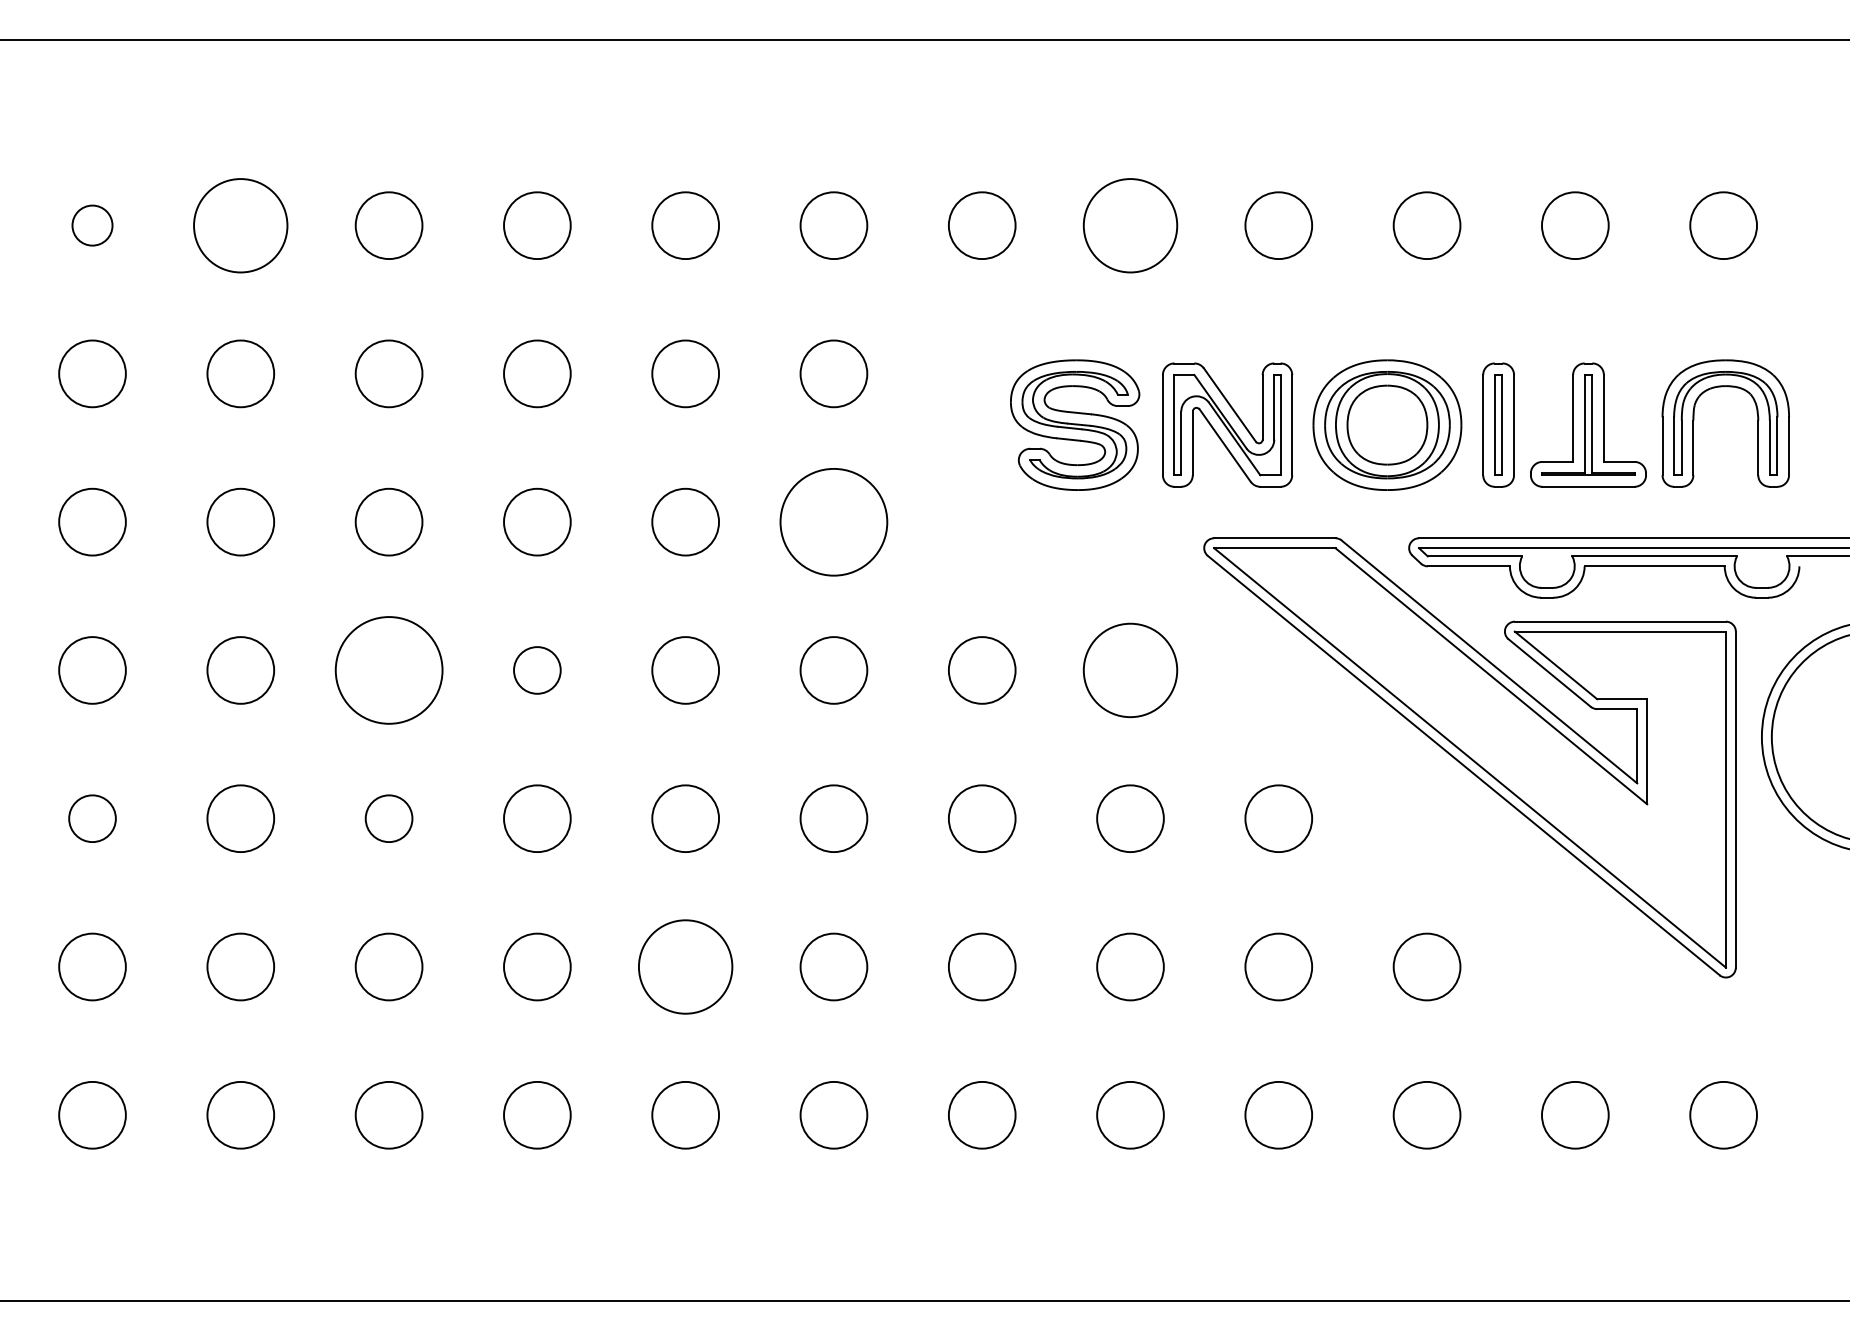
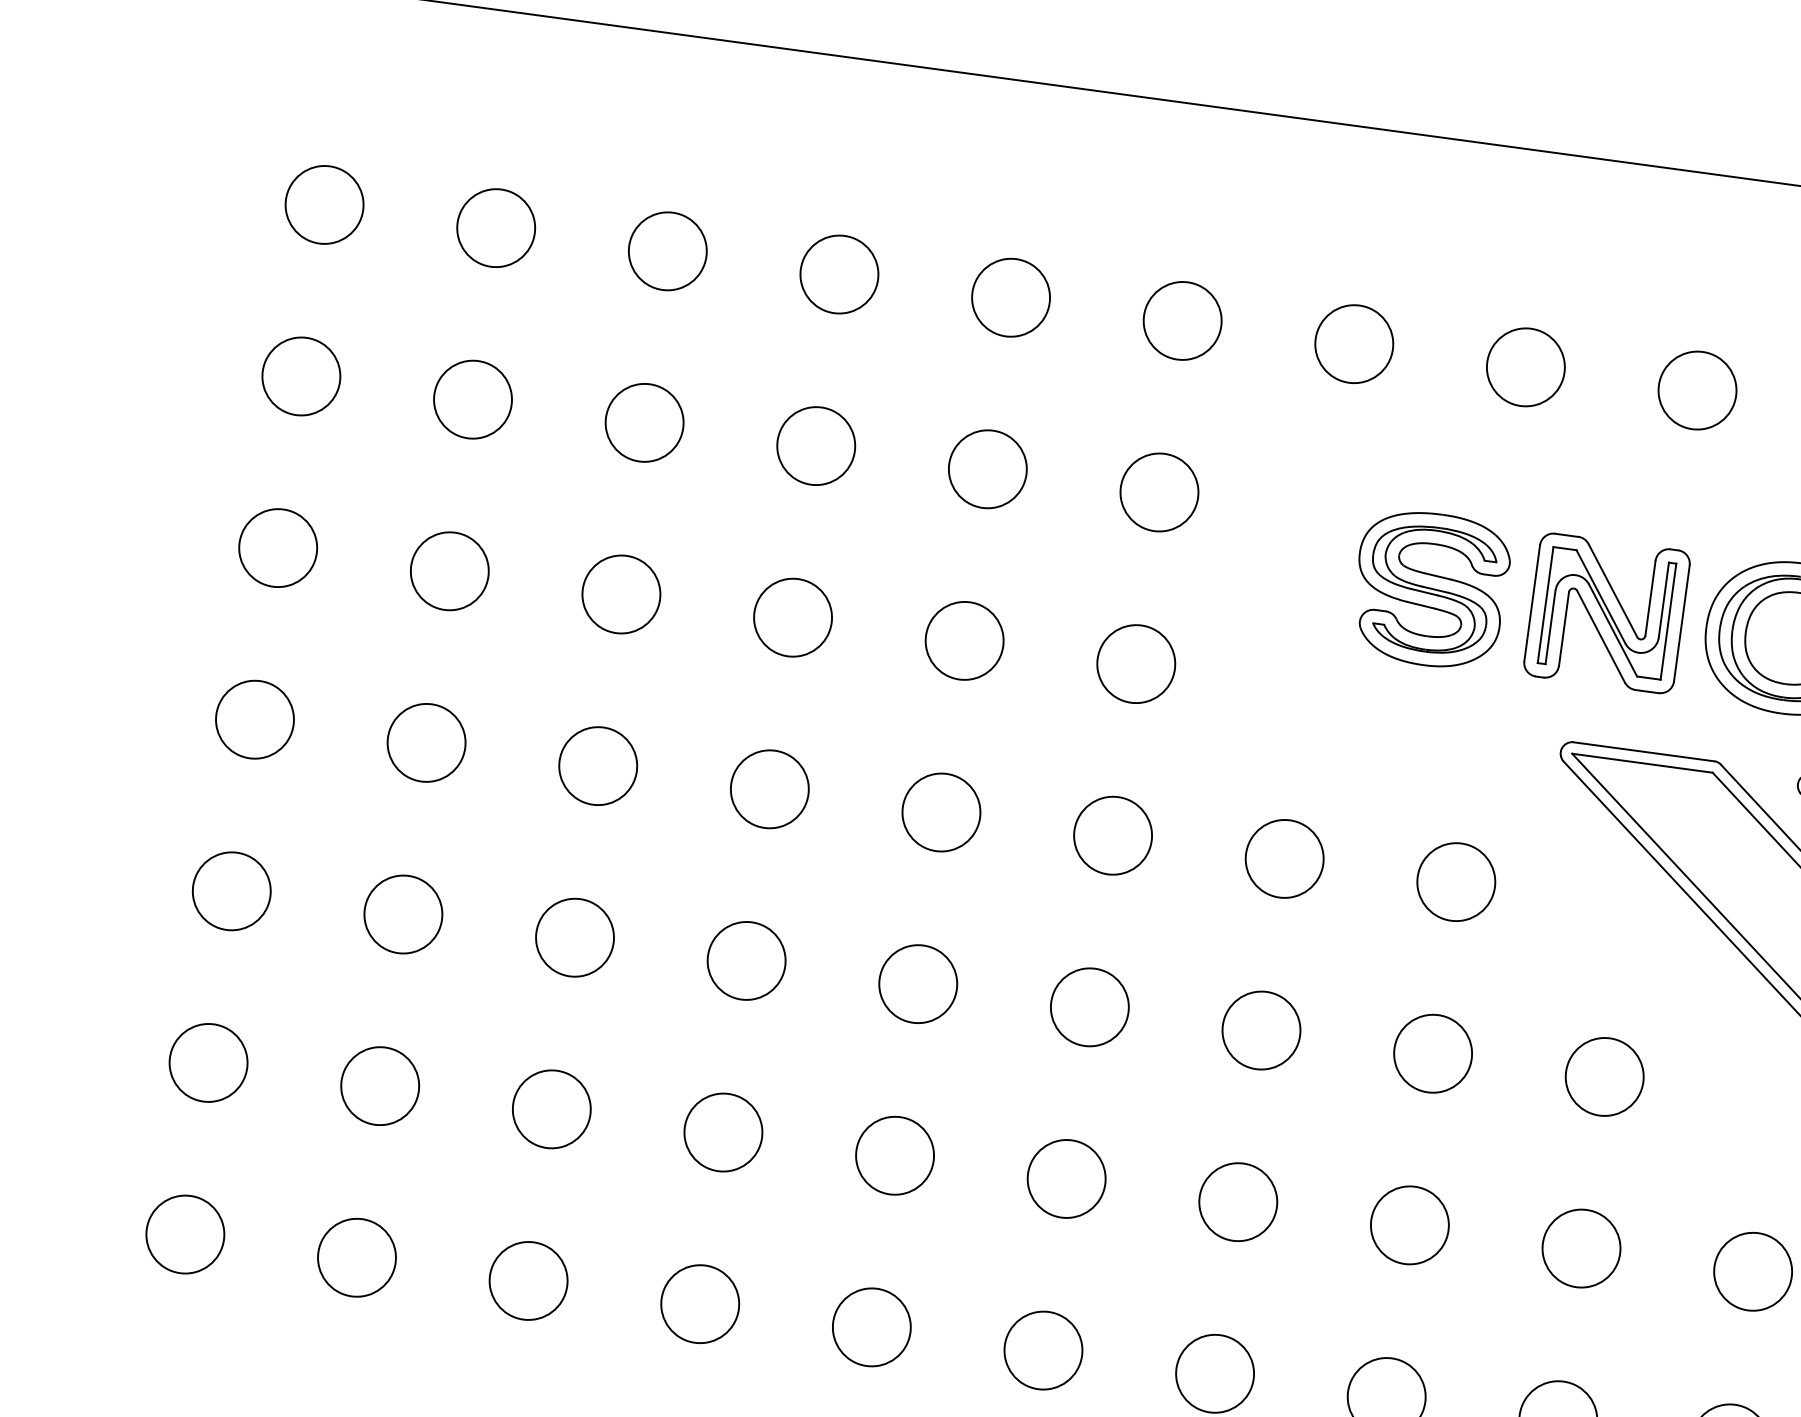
circle: (92, 225) -> (324, 204), size x1.67
circle: (240, 225) -> (495, 227), size x0.71
circle: (1130, 225) -> (1525, 367), size x0.71
circle: (833, 521) -> (1135, 663), size x0.62
circle: (388, 670) -> (597, 766), size x0.62
circle: (537, 670) -> (769, 789), size x1.43
circle: (1130, 670) -> (1456, 882), size x0.71
circle: (92, 818) -> (231, 891), size x1.43
circle: (388, 818) -> (574, 937), size x1.43
circle: (685, 966) -> (894, 1155), size x0.71

